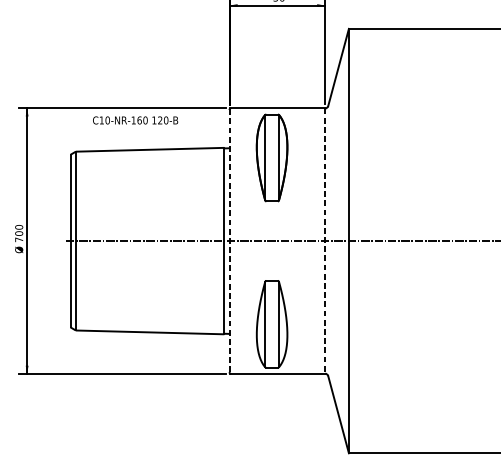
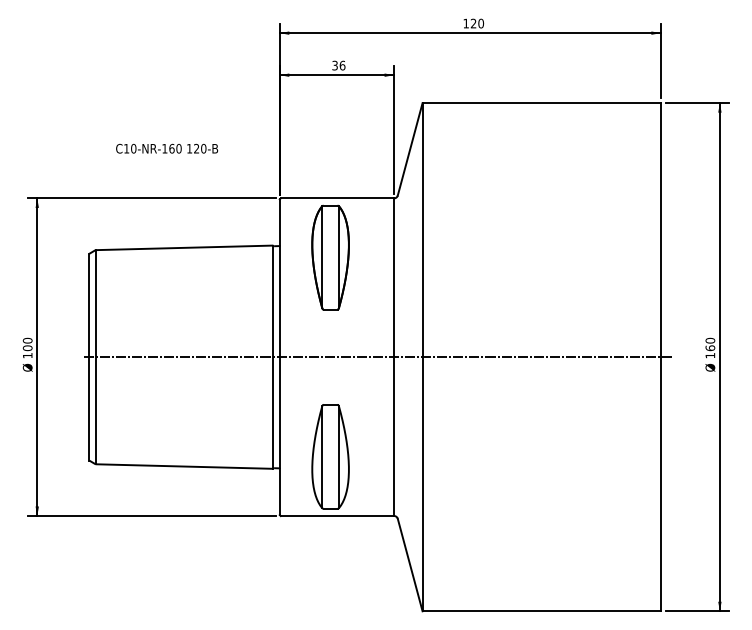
text: (135, 120) -> (167, 148), moved
text: (18, 239) -> (27, 355), 700 -> 100
line: (229, 241) -> (279, 357), dashed -> solid
line: (325, 241) -> (394, 357), dashed -> solid

